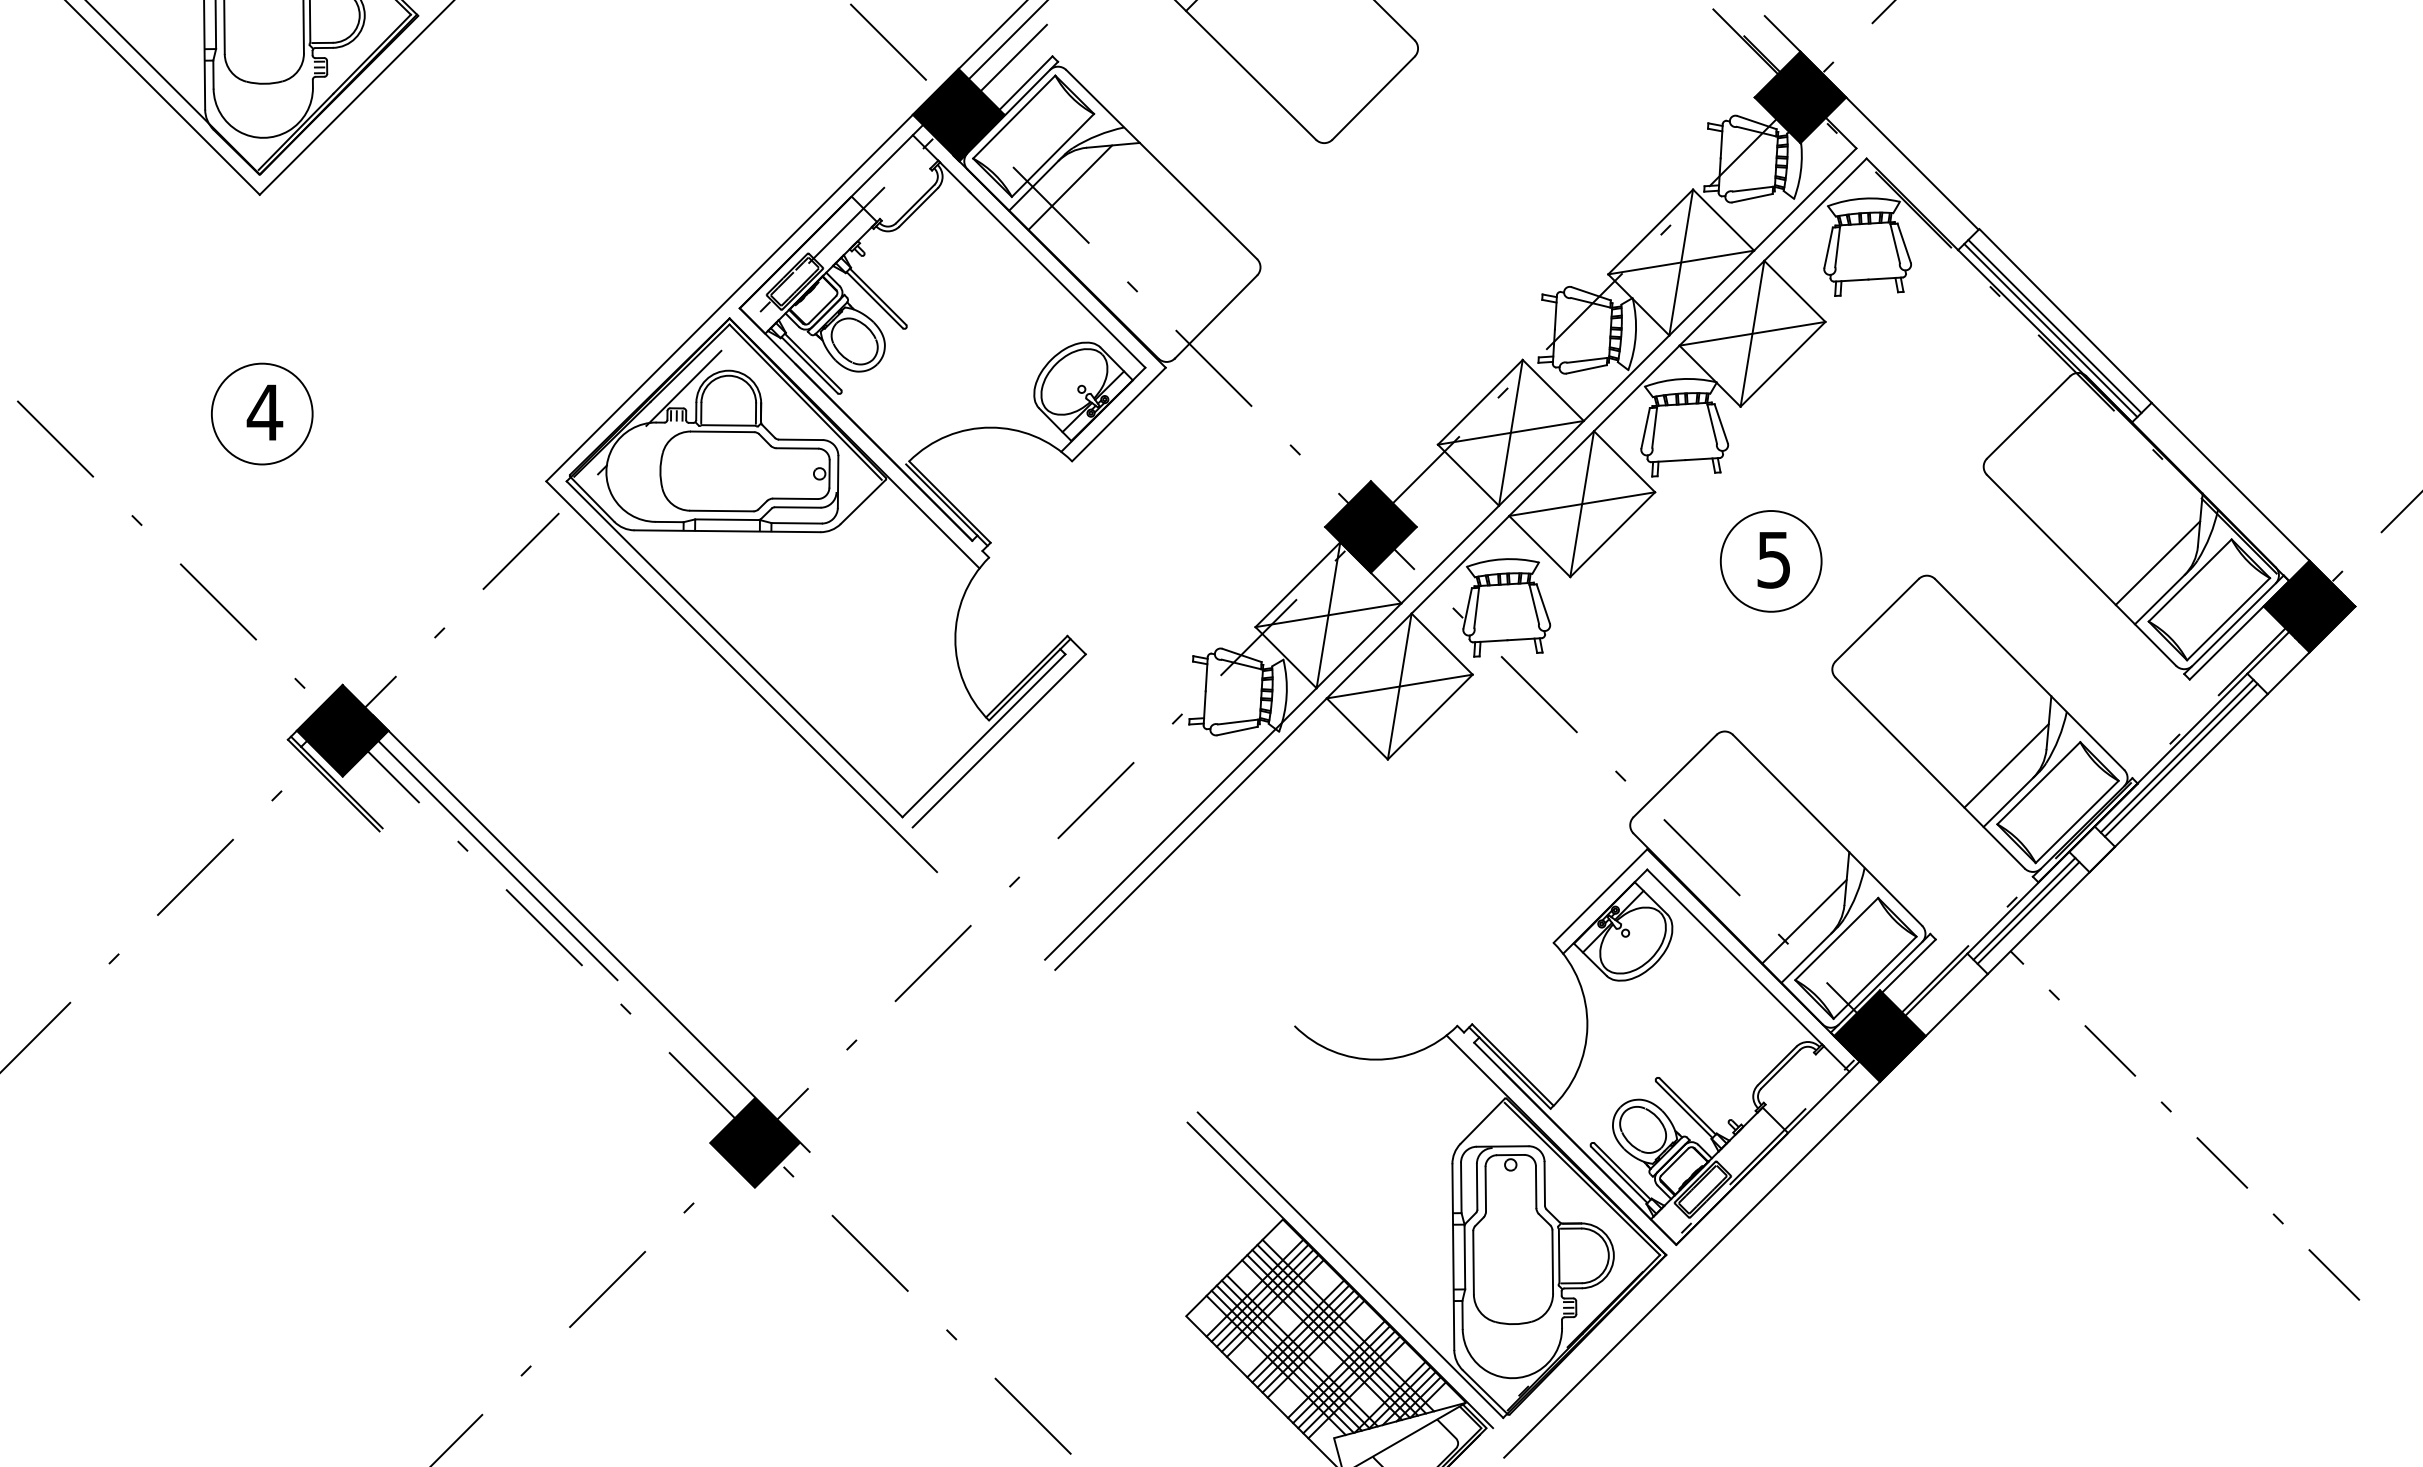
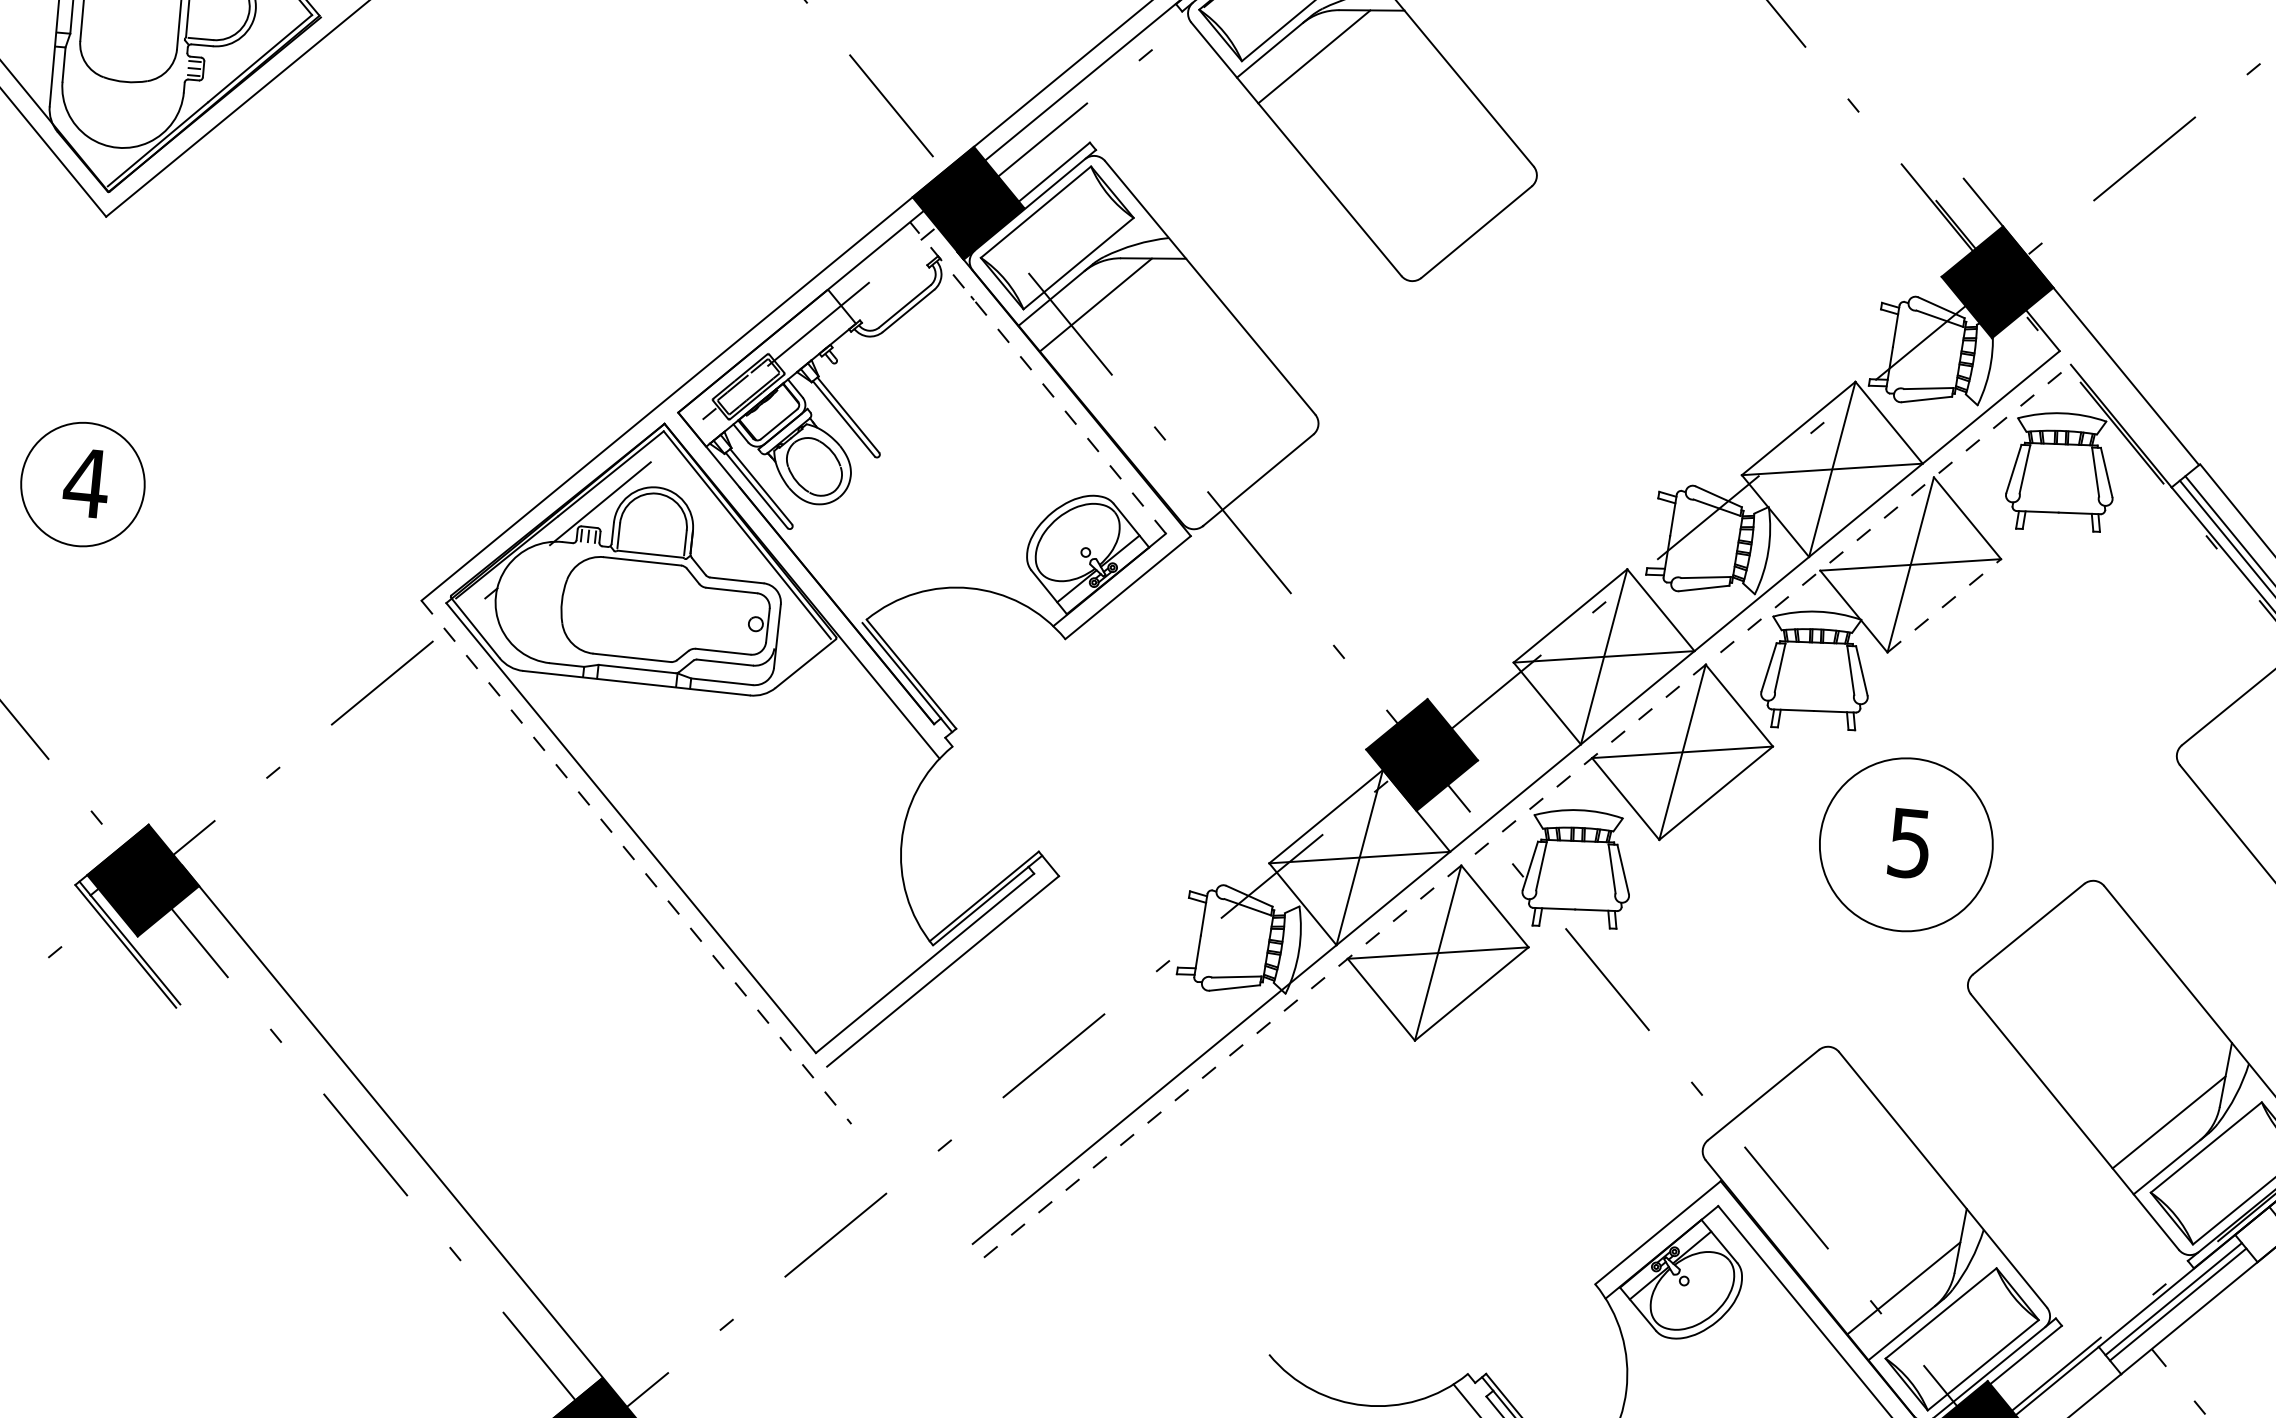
line: (1028, 251) -> (1037, 377), solid -> dashed
line: (1783, 364) -> (1944, 606), solid -> dashed
circle: (1770, 561) -> (1905, 844), size x1.4
line: (1460, 564) -> (1526, 811), solid -> dashed
line: (742, 677) -> (637, 863), solid -> dashed
line: (495, 857) -> (314, 1053), removed

